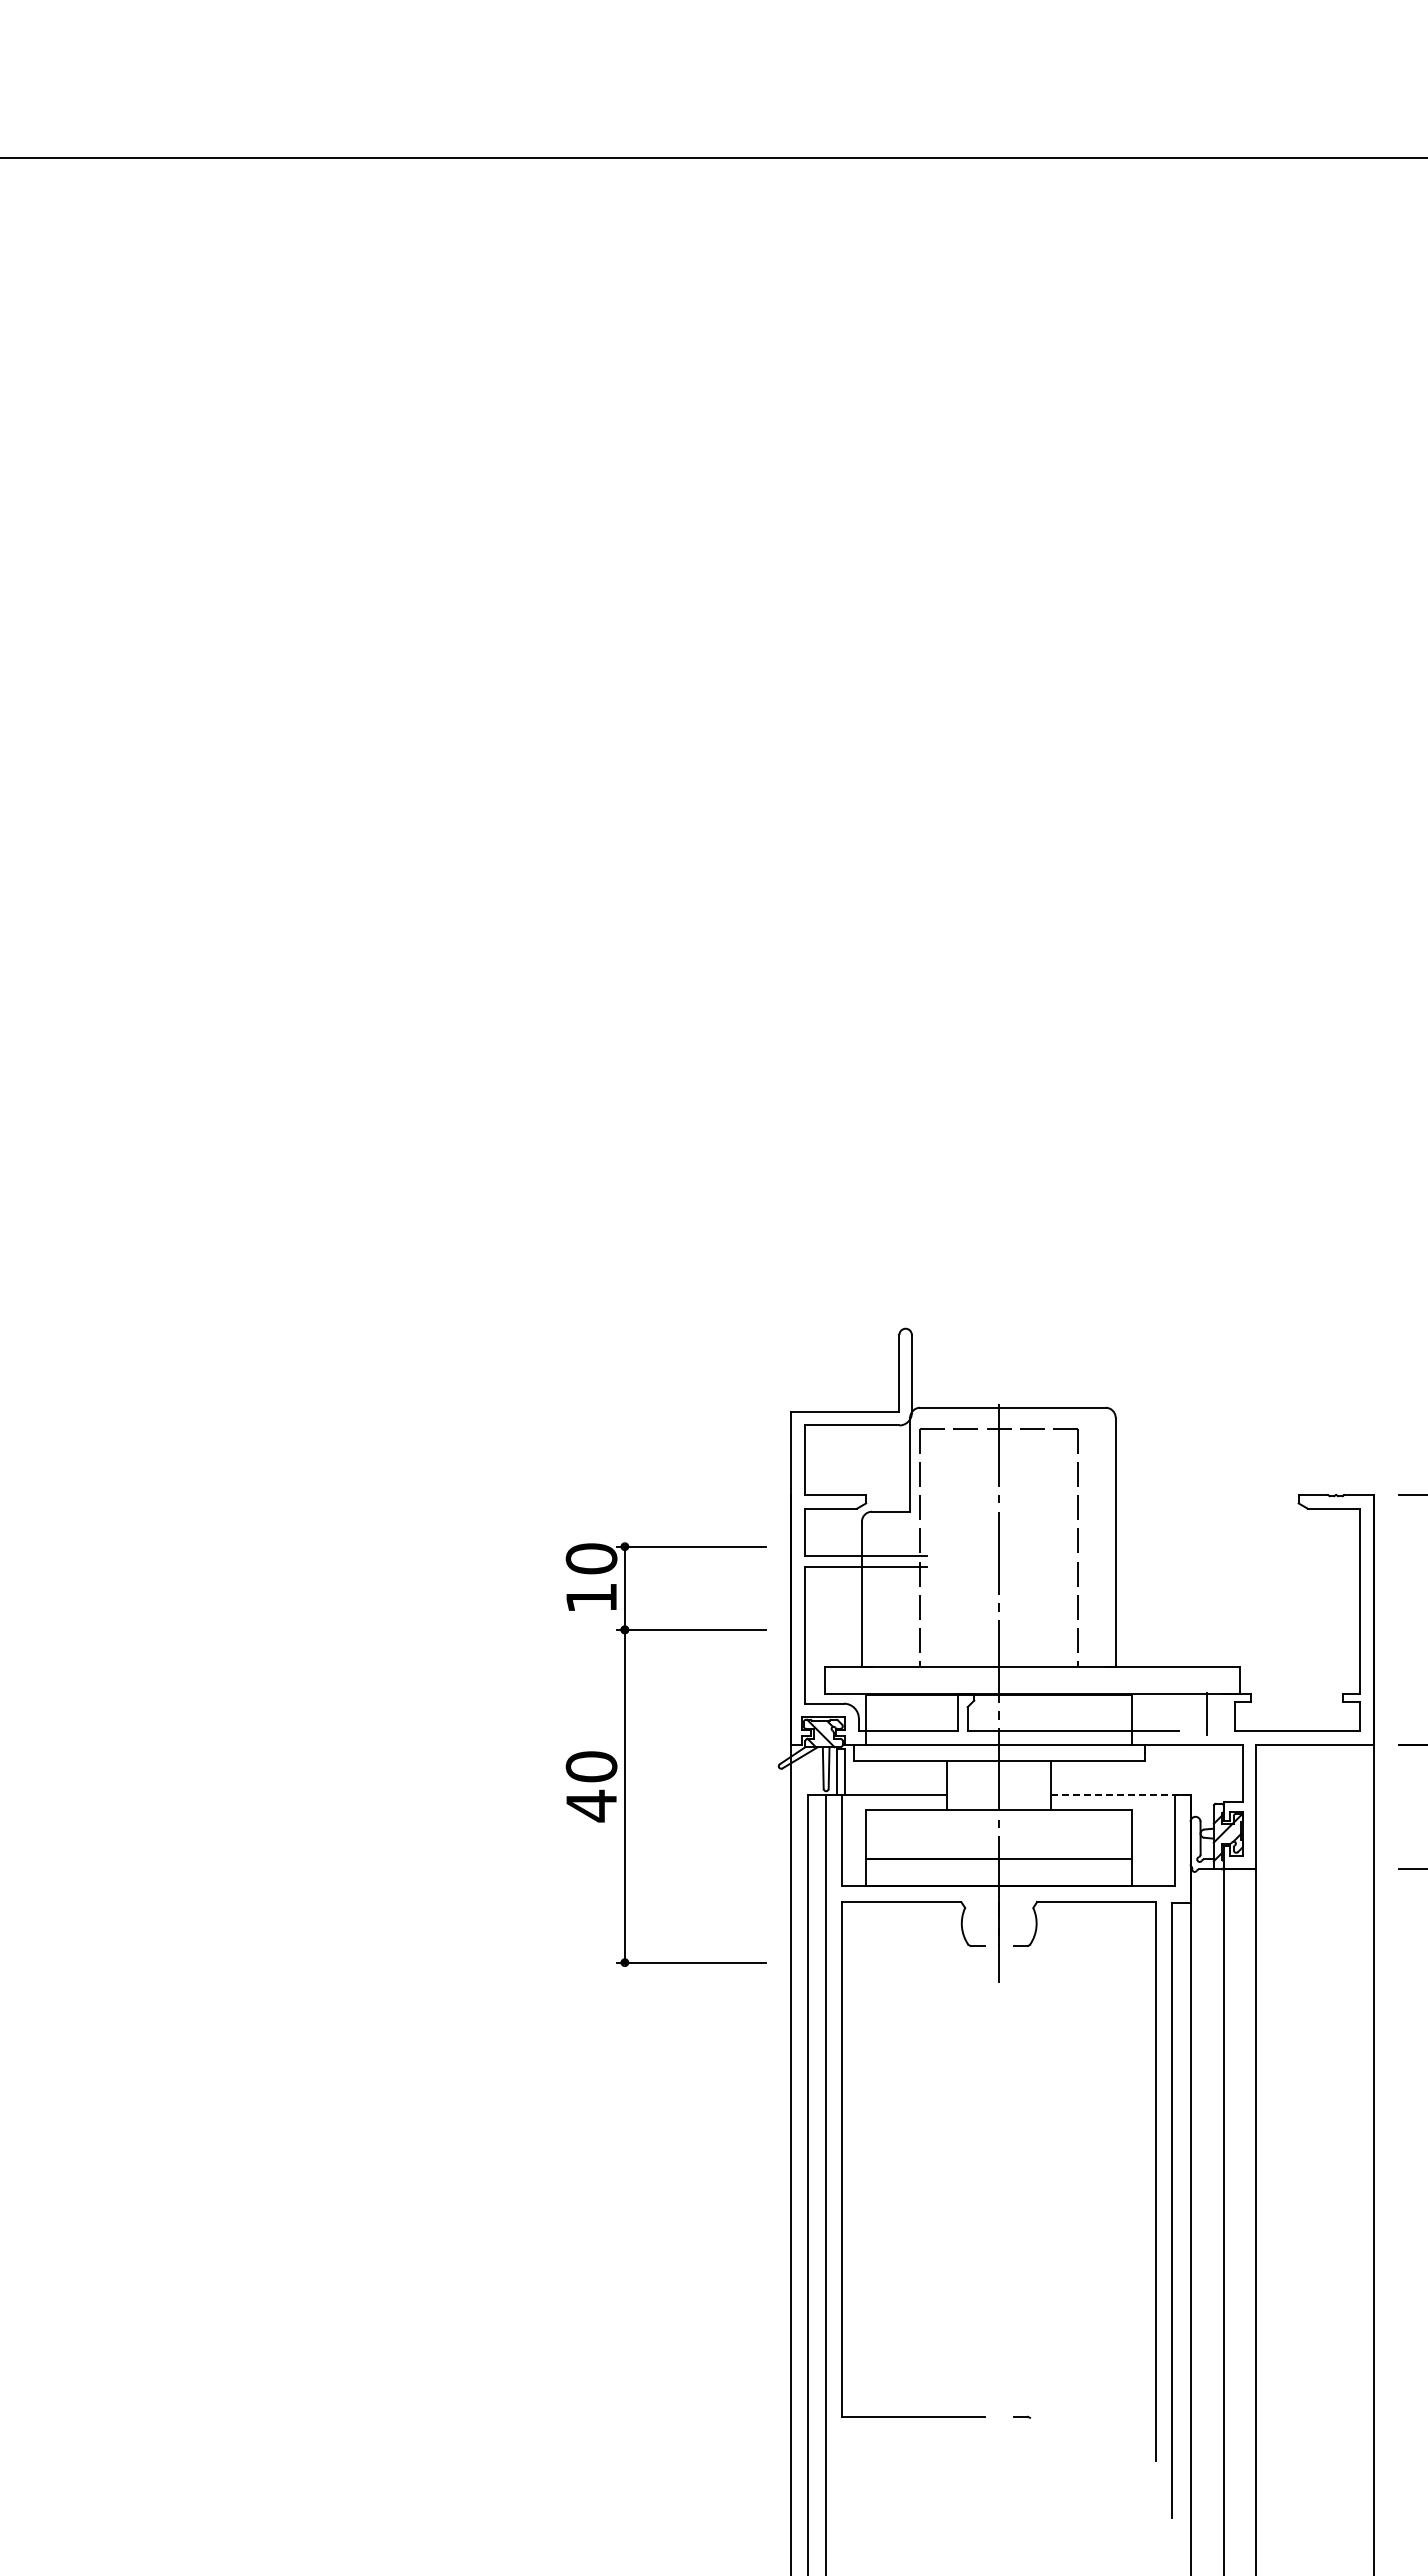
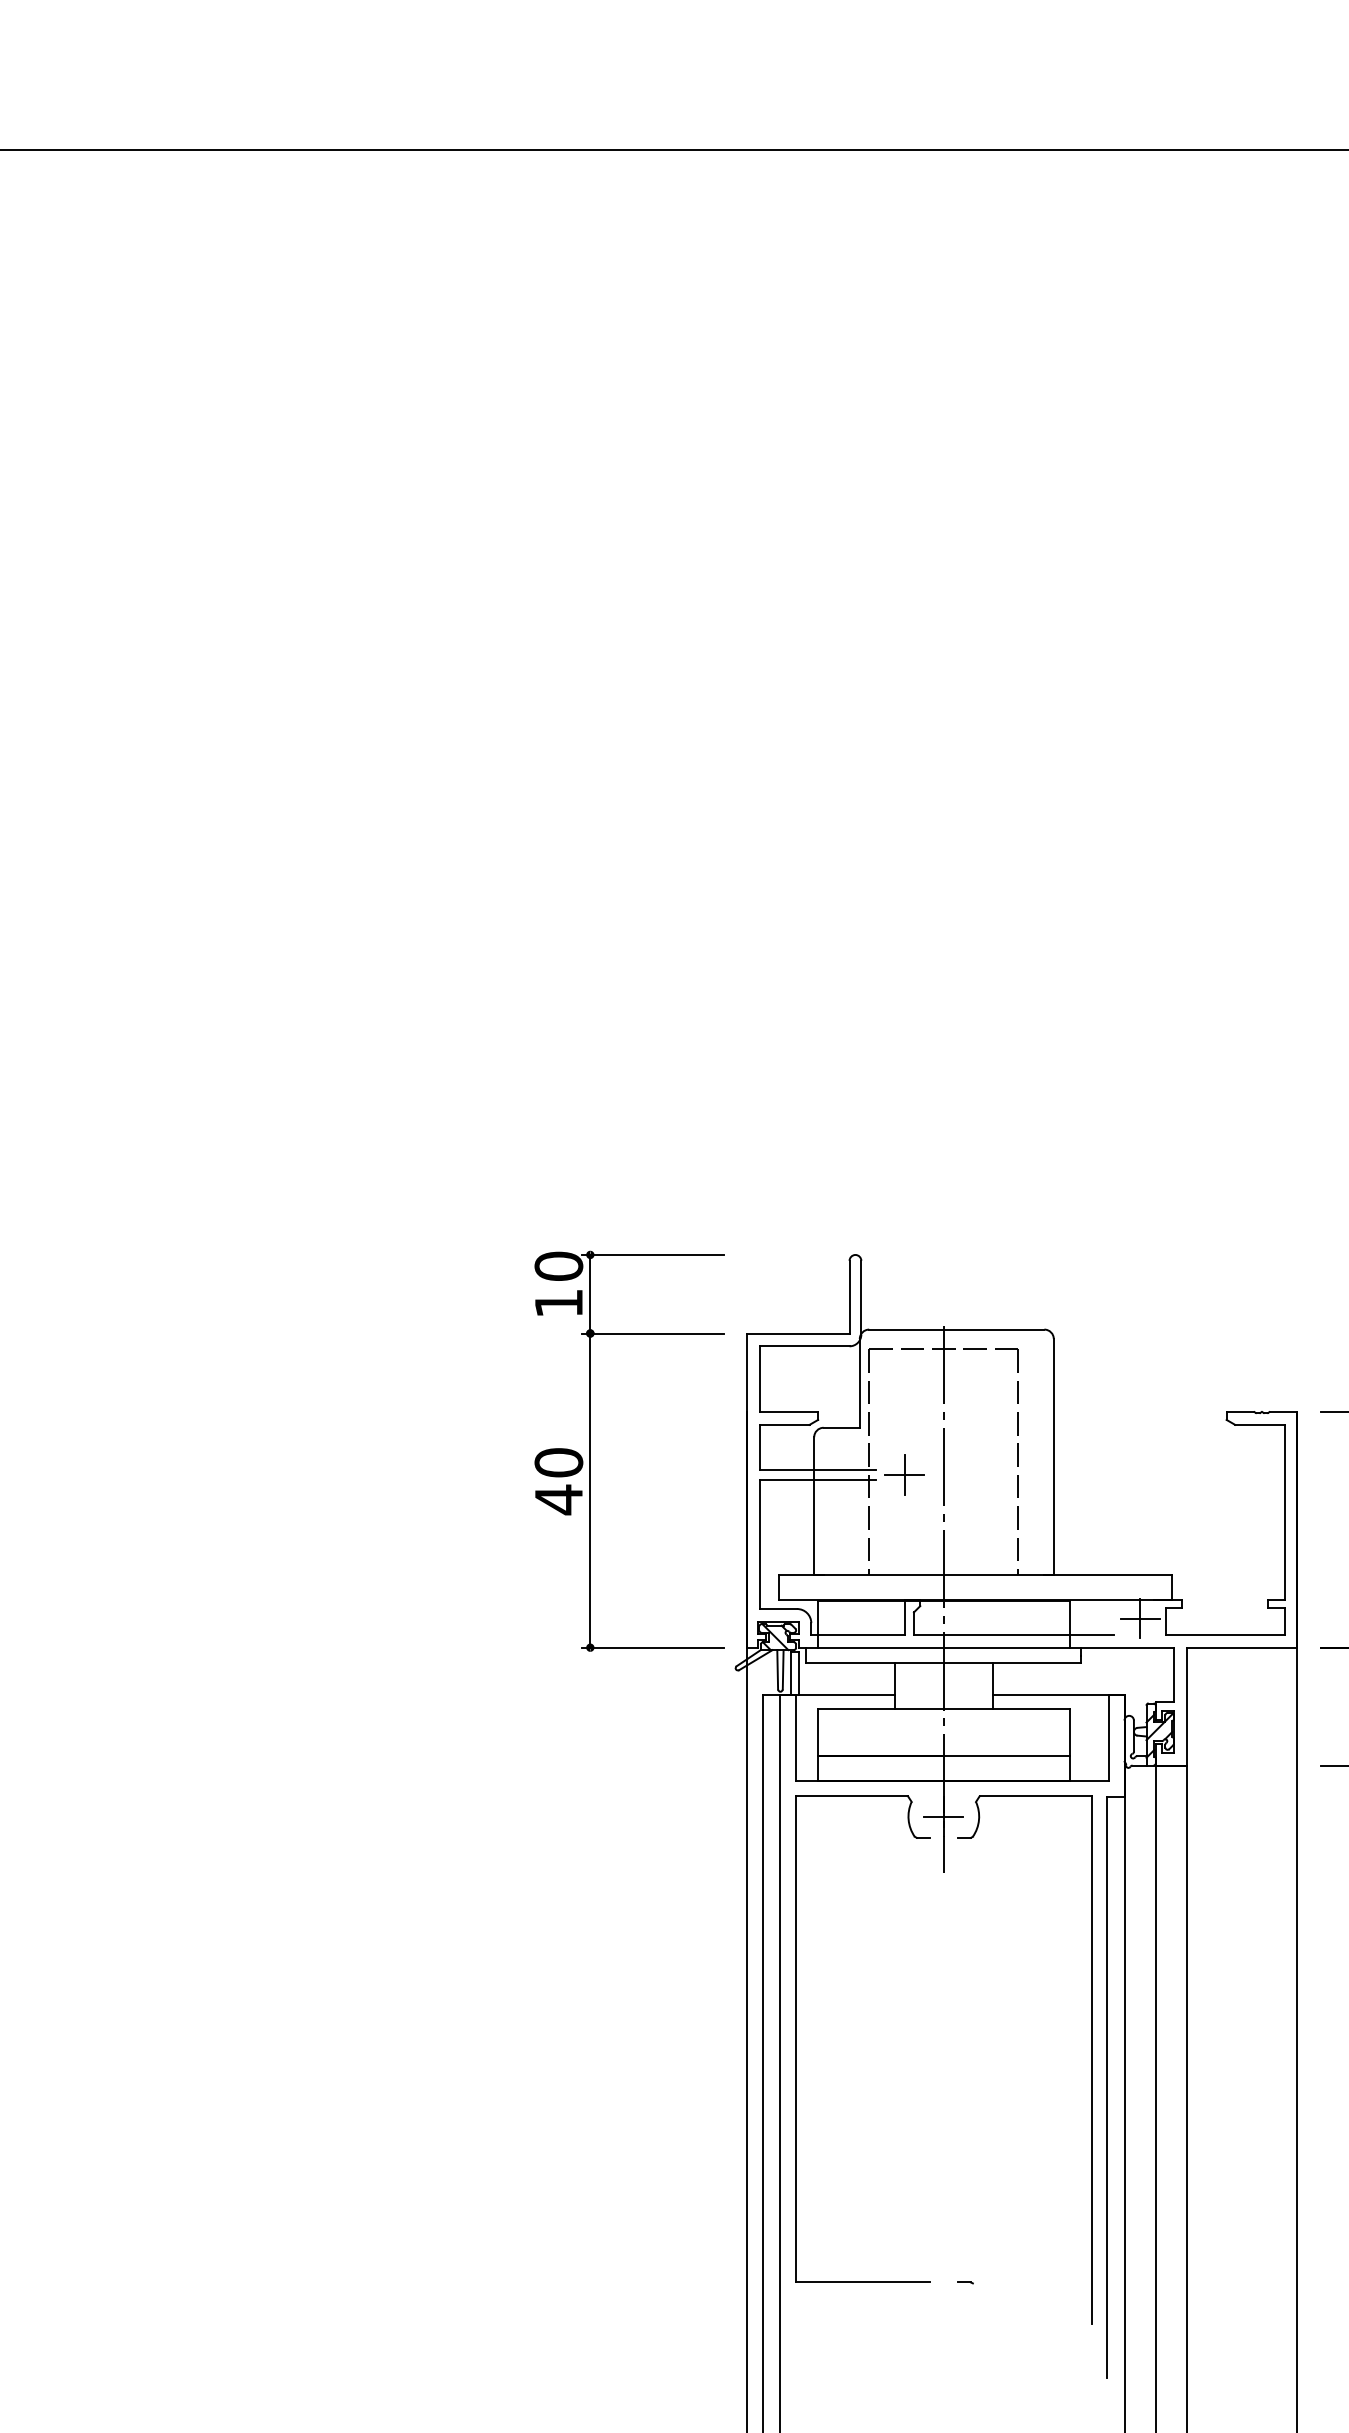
part: (957, 1561) -> (904, 1474), added
line: (1206, 1713) -> (1139, 1618), added
part: (625, 1754) -> (590, 1451), moved
line: (1120, 1794) -> (1058, 1694), dashed -> solid
line: (999, 1923) -> (944, 1816), added

